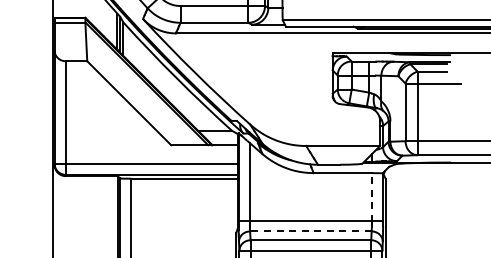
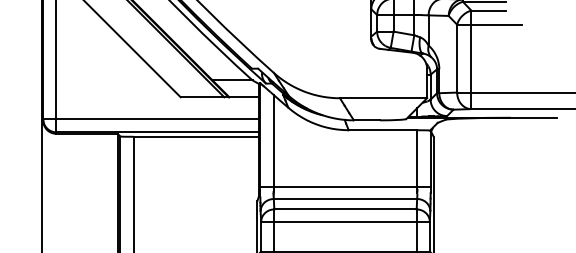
line: (371, 196) -> (416, 157), dashed -> solid
line: (310, 231) -> (345, 199), dashed -> solid

